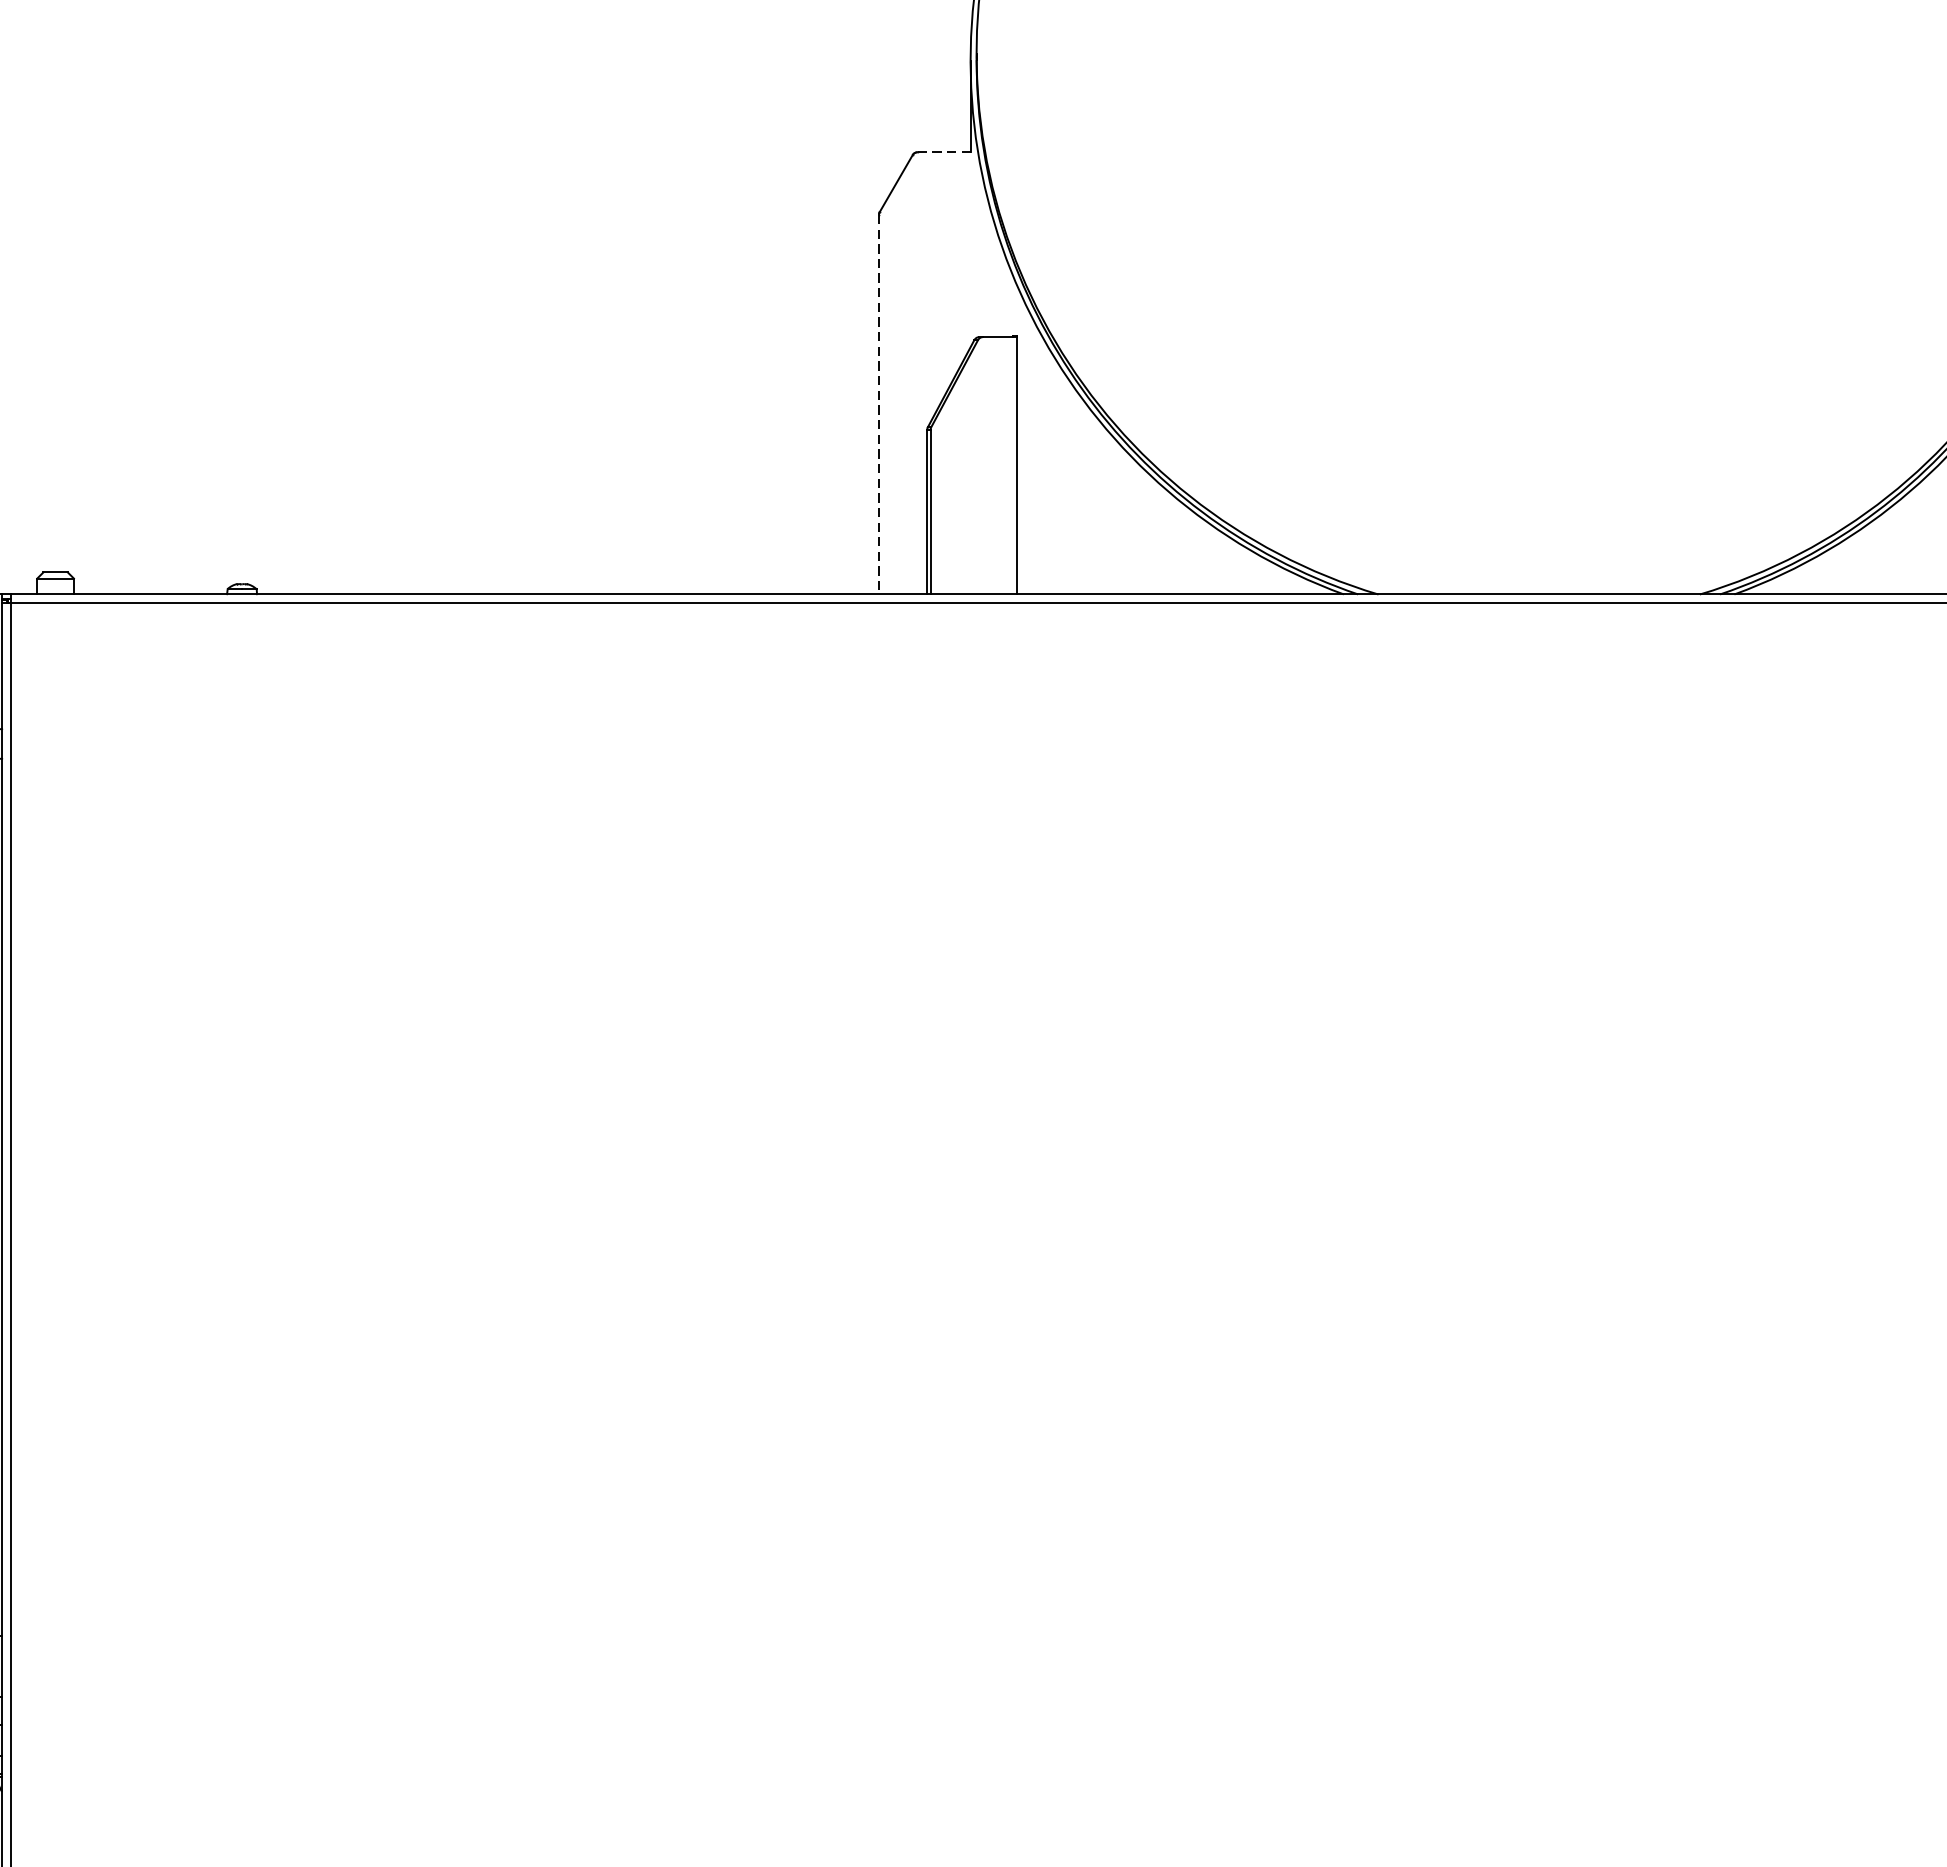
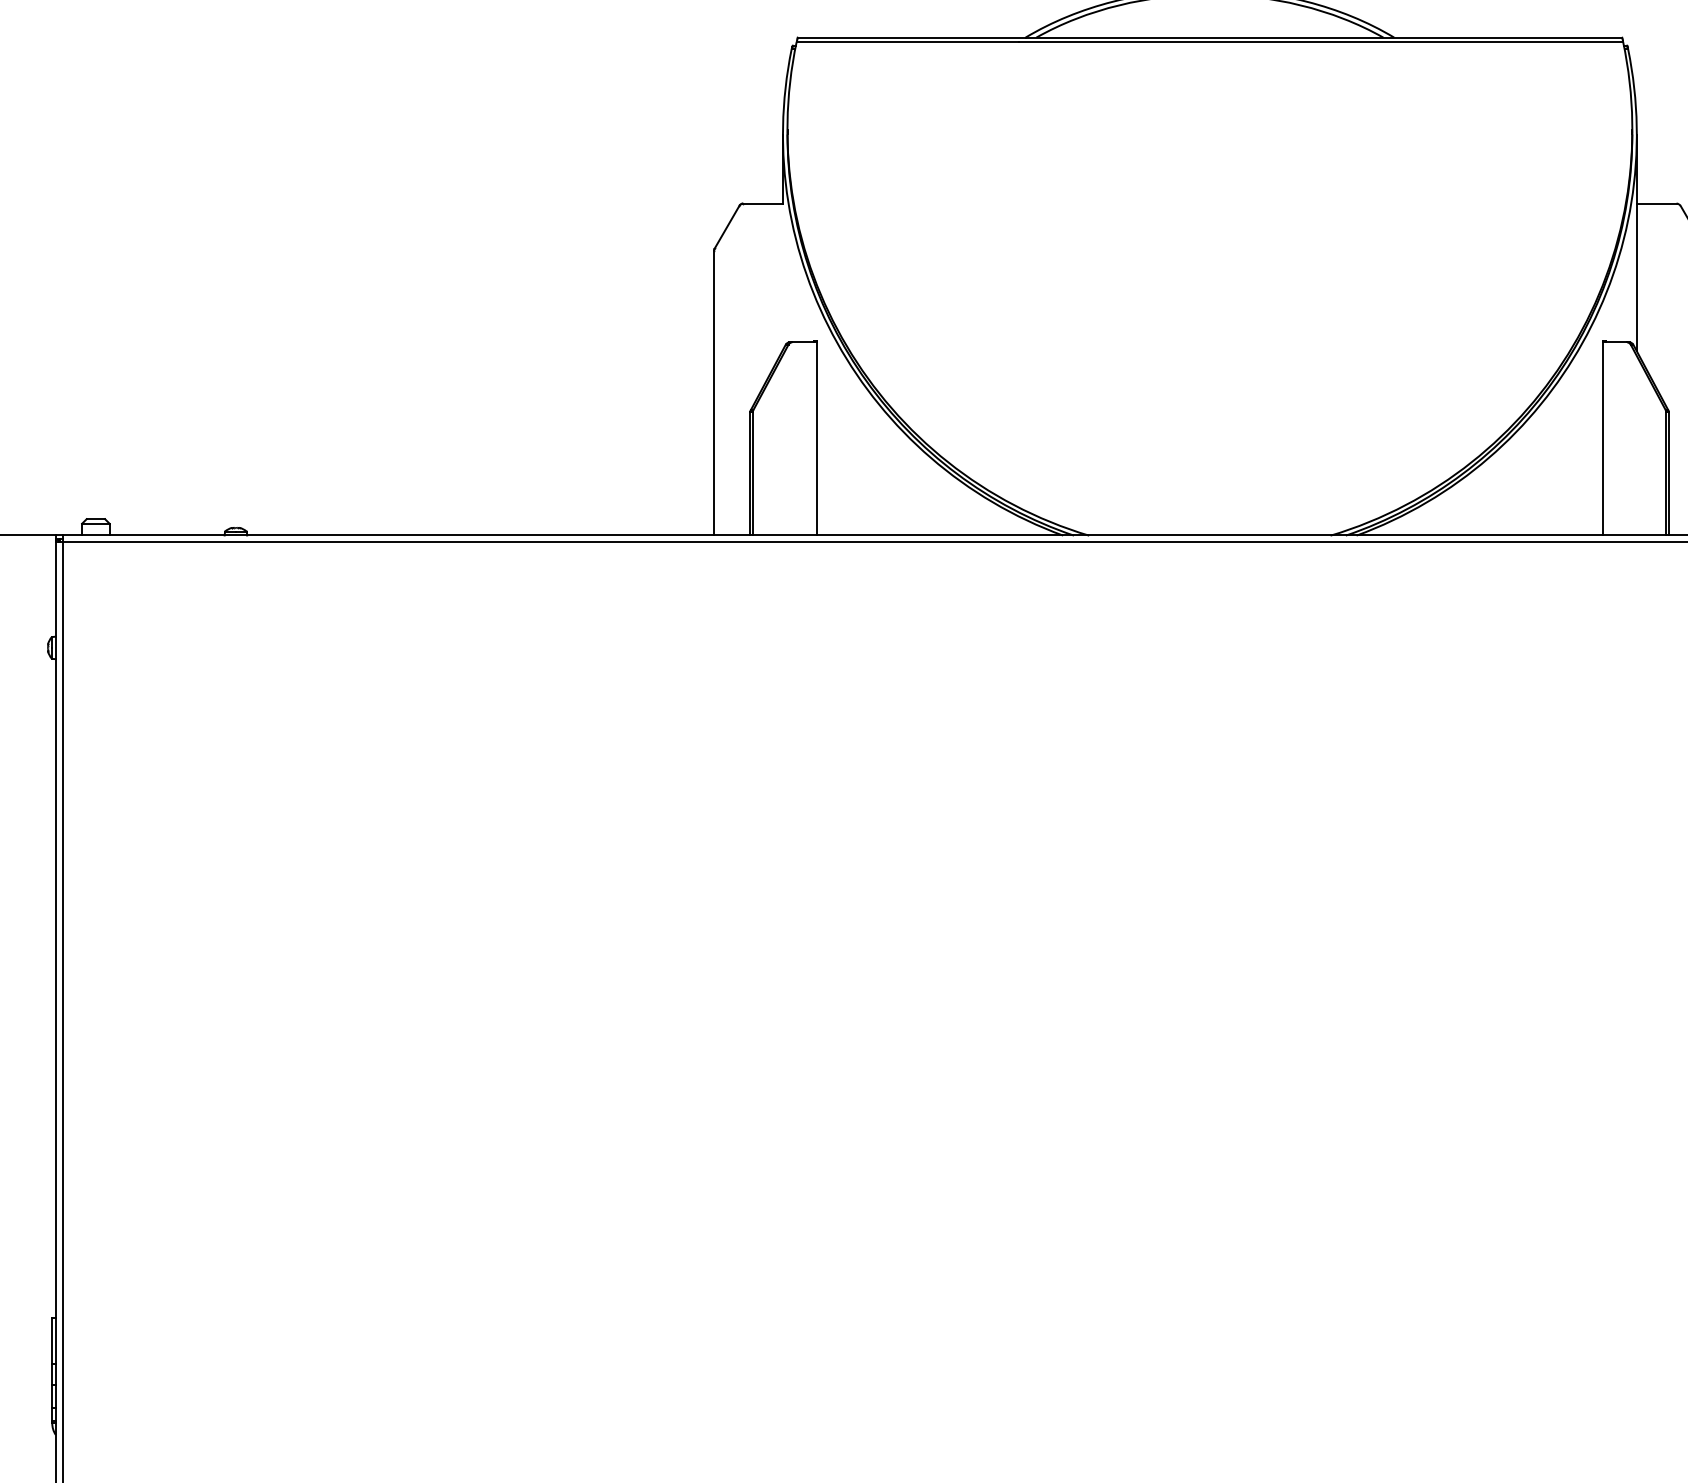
line: (944, 152) -> (763, 203), dashed -> solid
line: (879, 405) -> (714, 393), dashed -> solid

